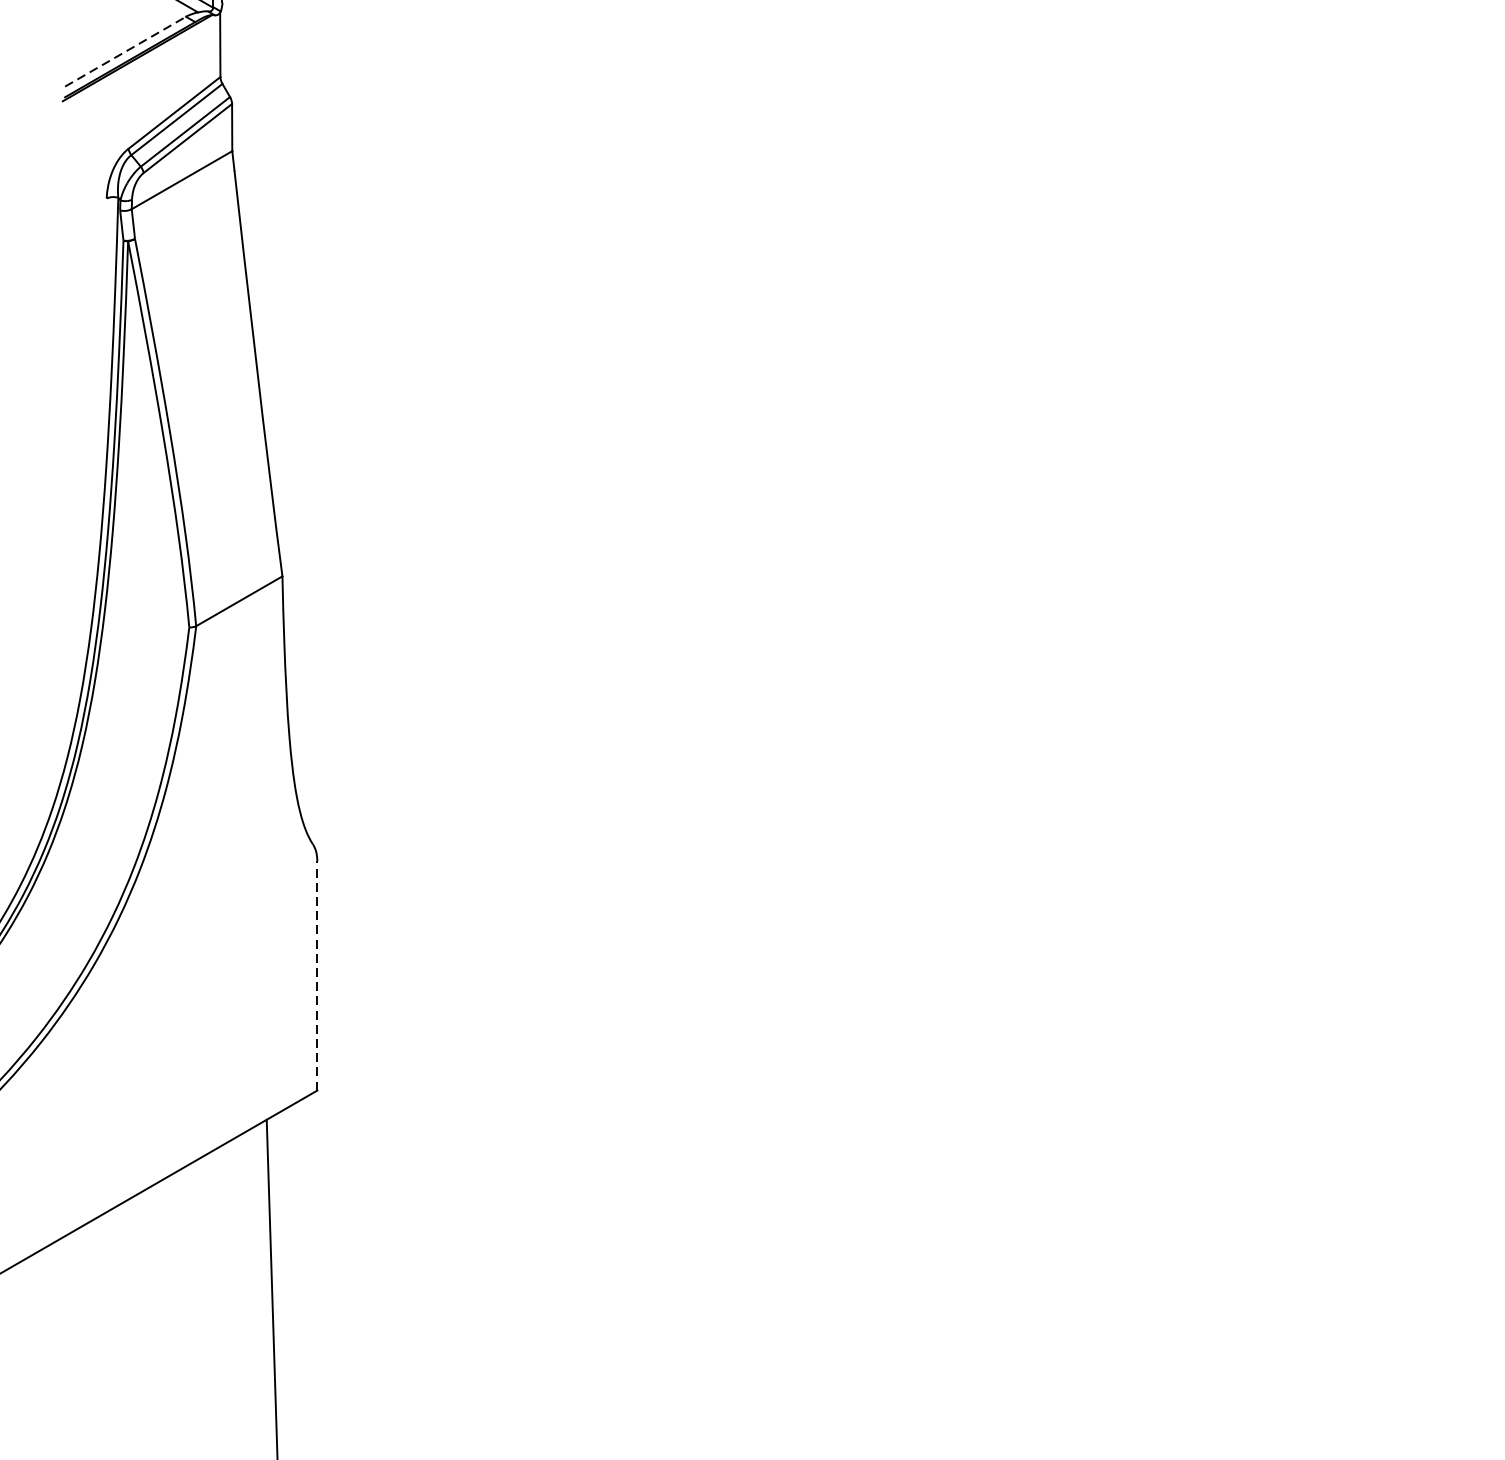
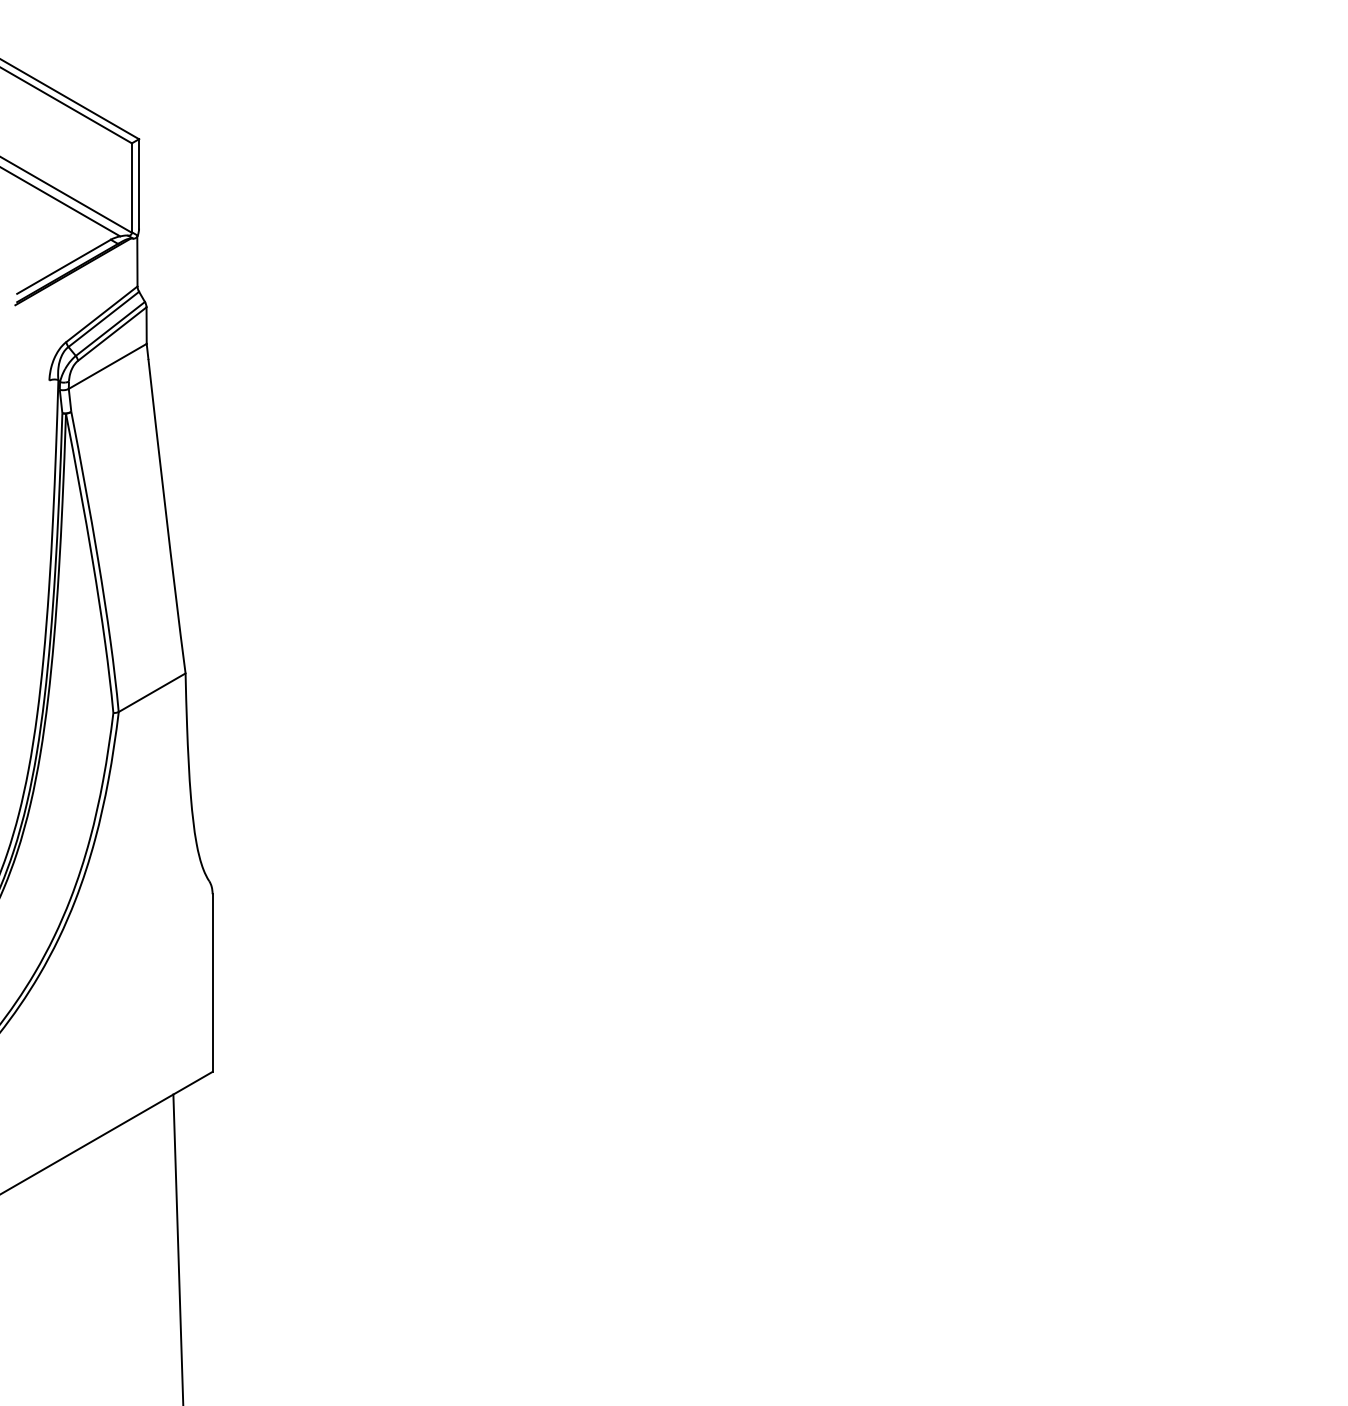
line: (126, 51) -> (64, 266), dashed -> solid
line: (317, 976) -> (212, 983), dashed -> solid

